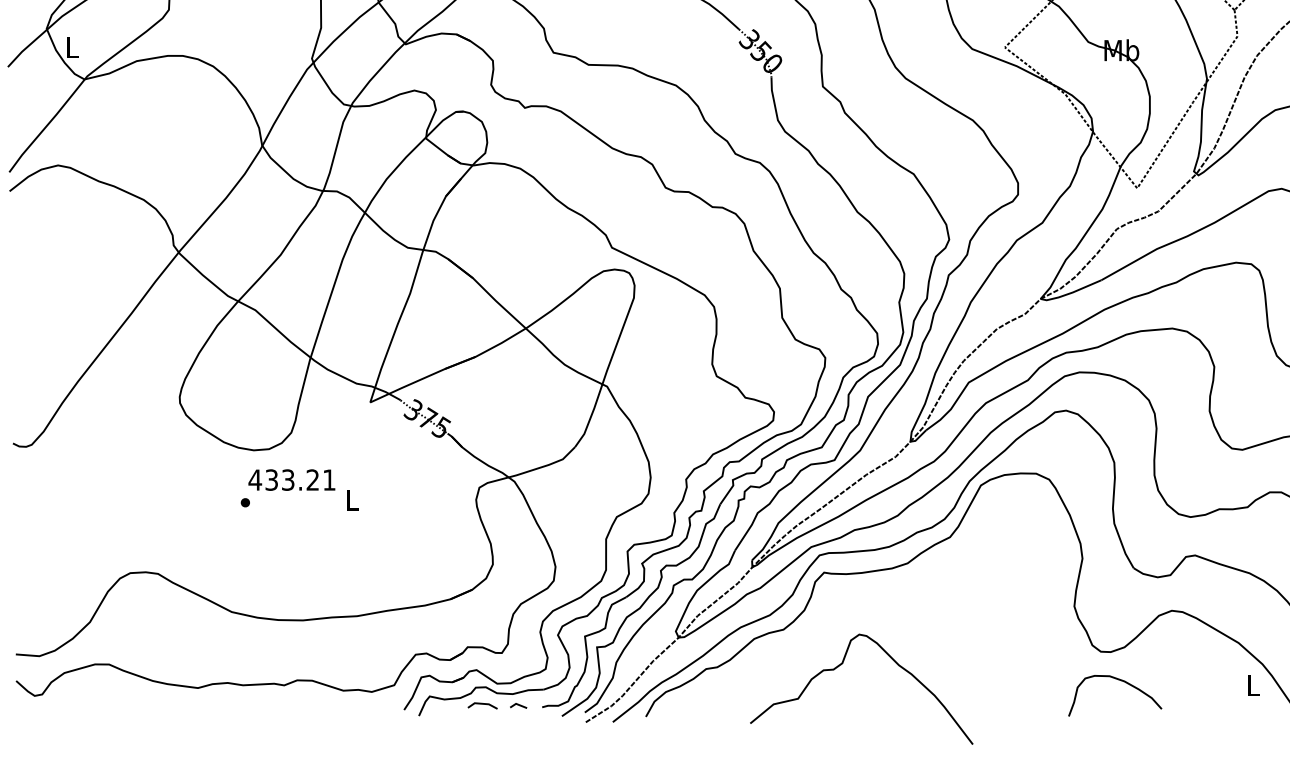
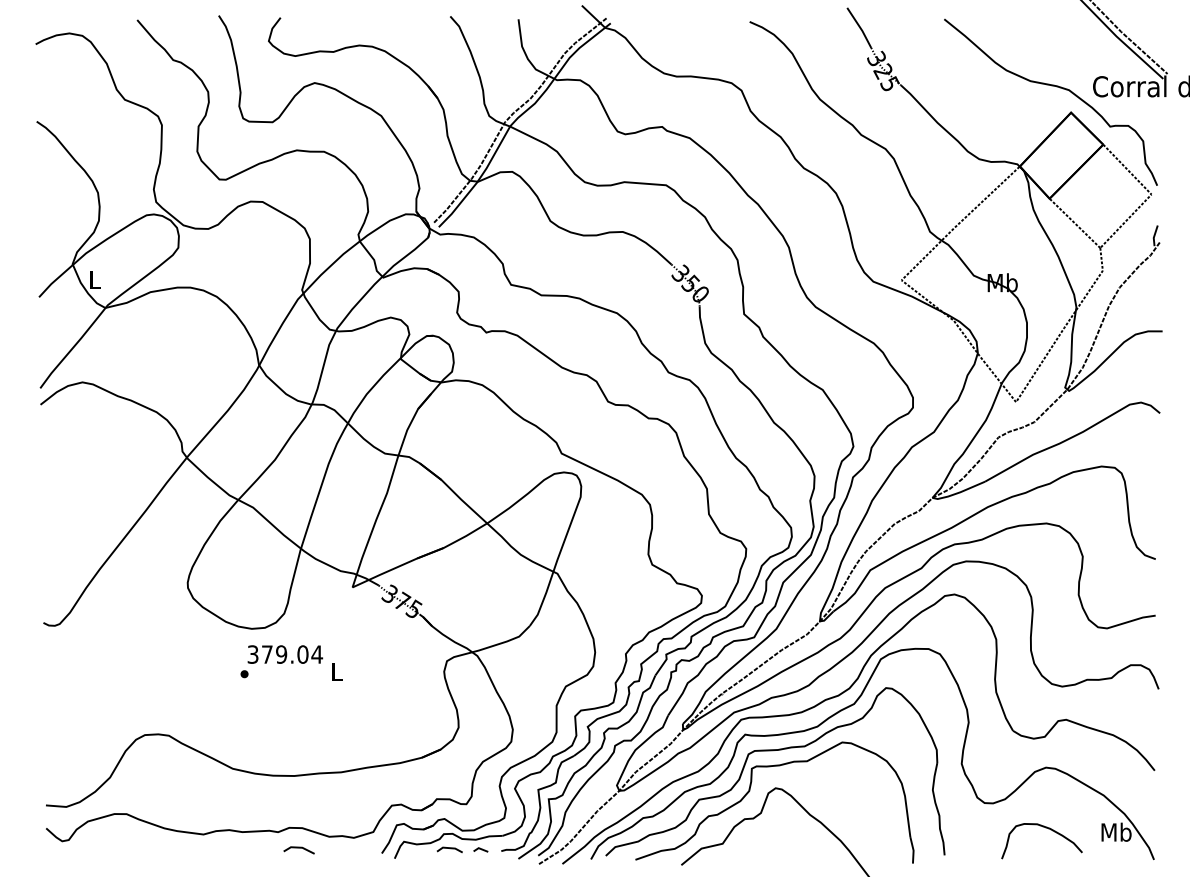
text: (292, 479) -> (285, 654), 433.21 -> 379.04
part: (859, 609) -> (775, 766), added
curve: (1119, 681) -> (1045, 828), moved
text: (1253, 684) -> (1116, 831), L -> Mb
line: (307, 704) -> (298, 848), added

